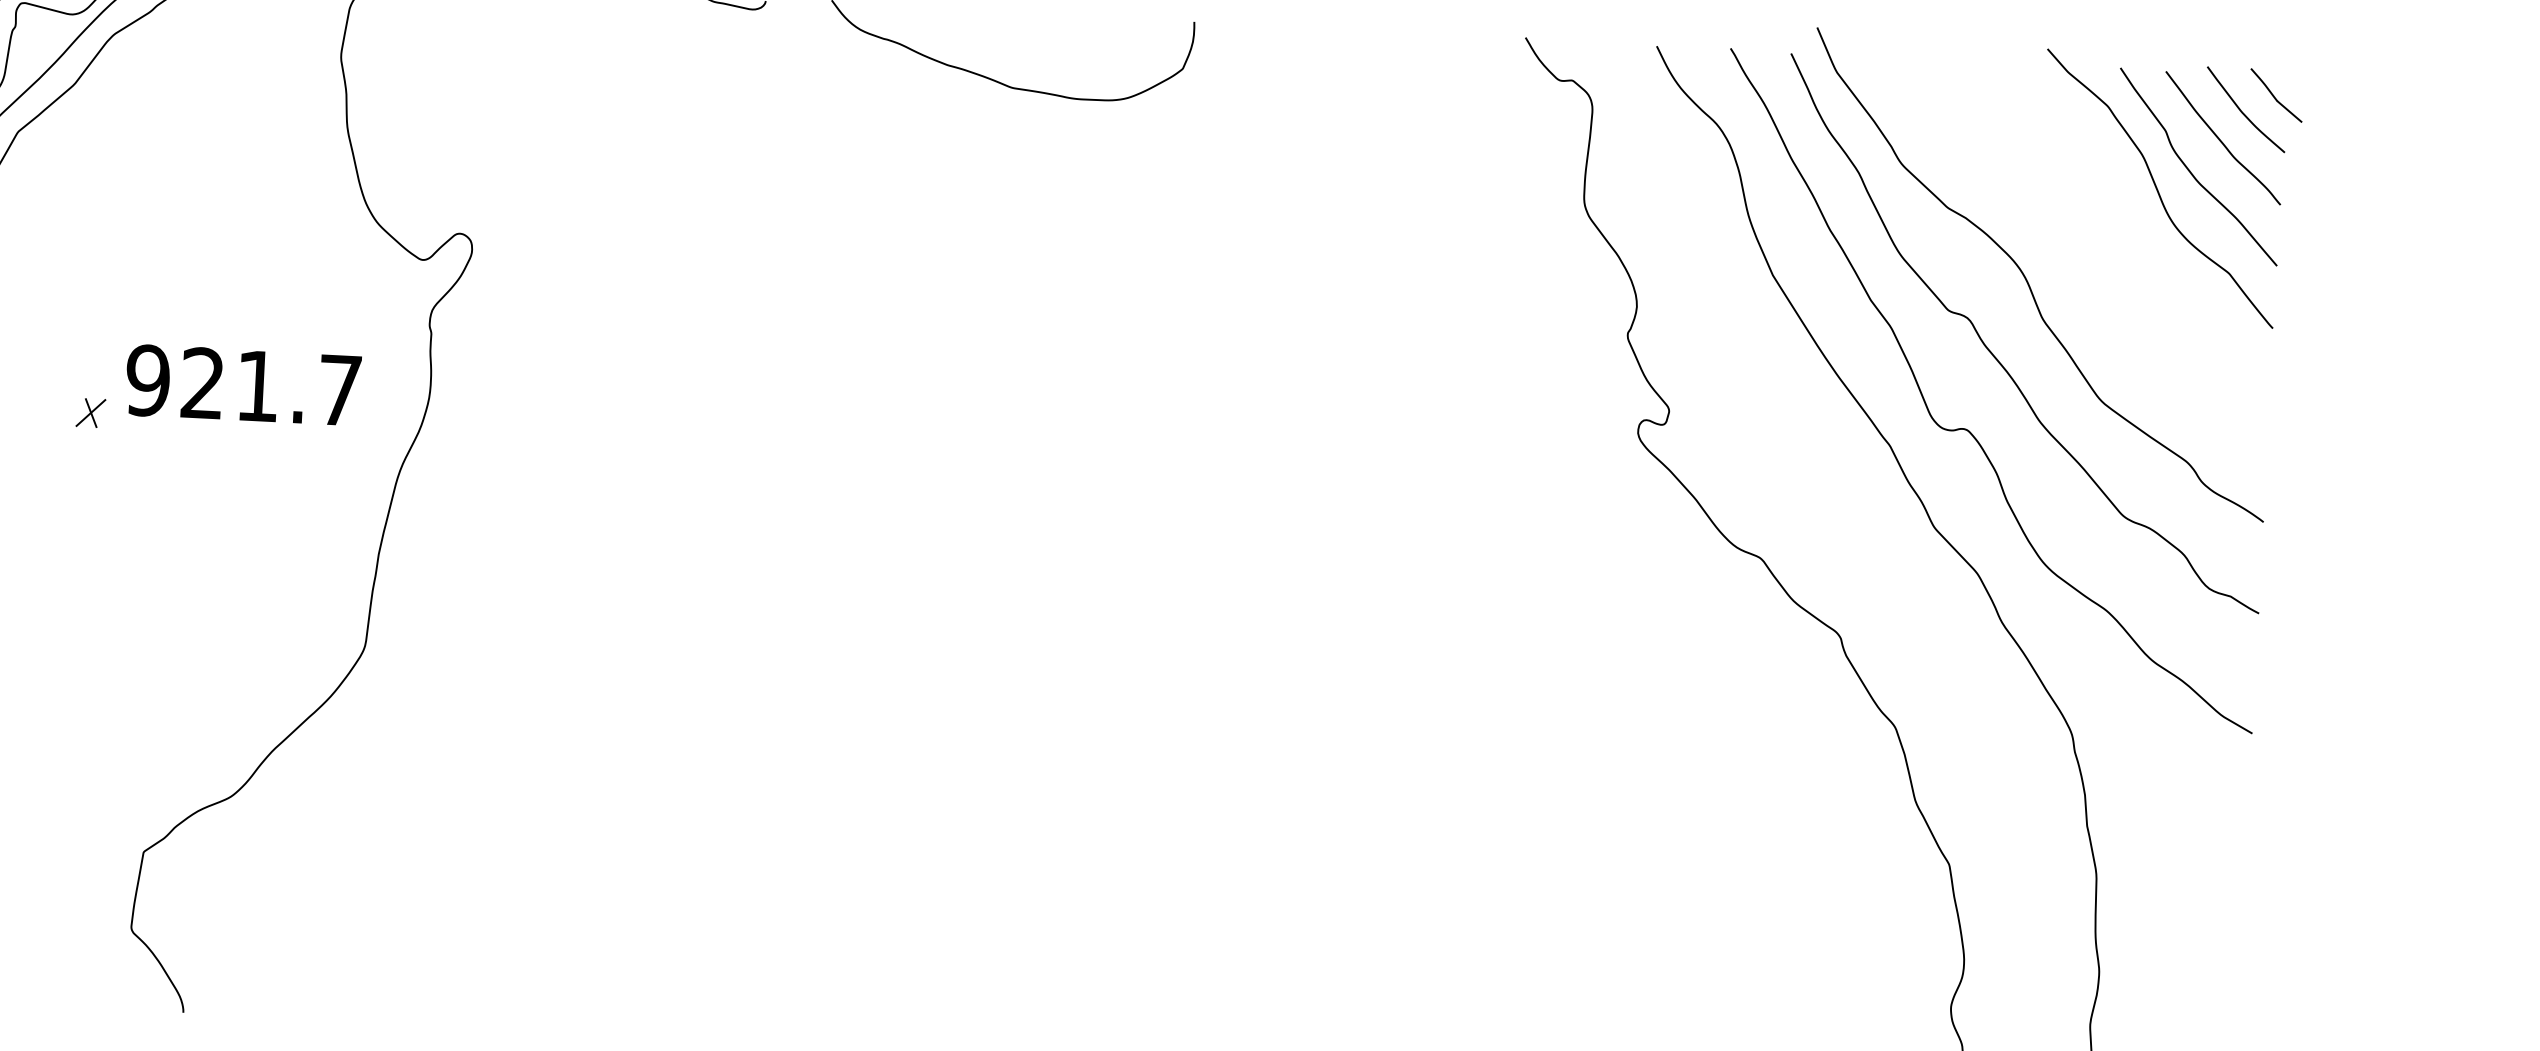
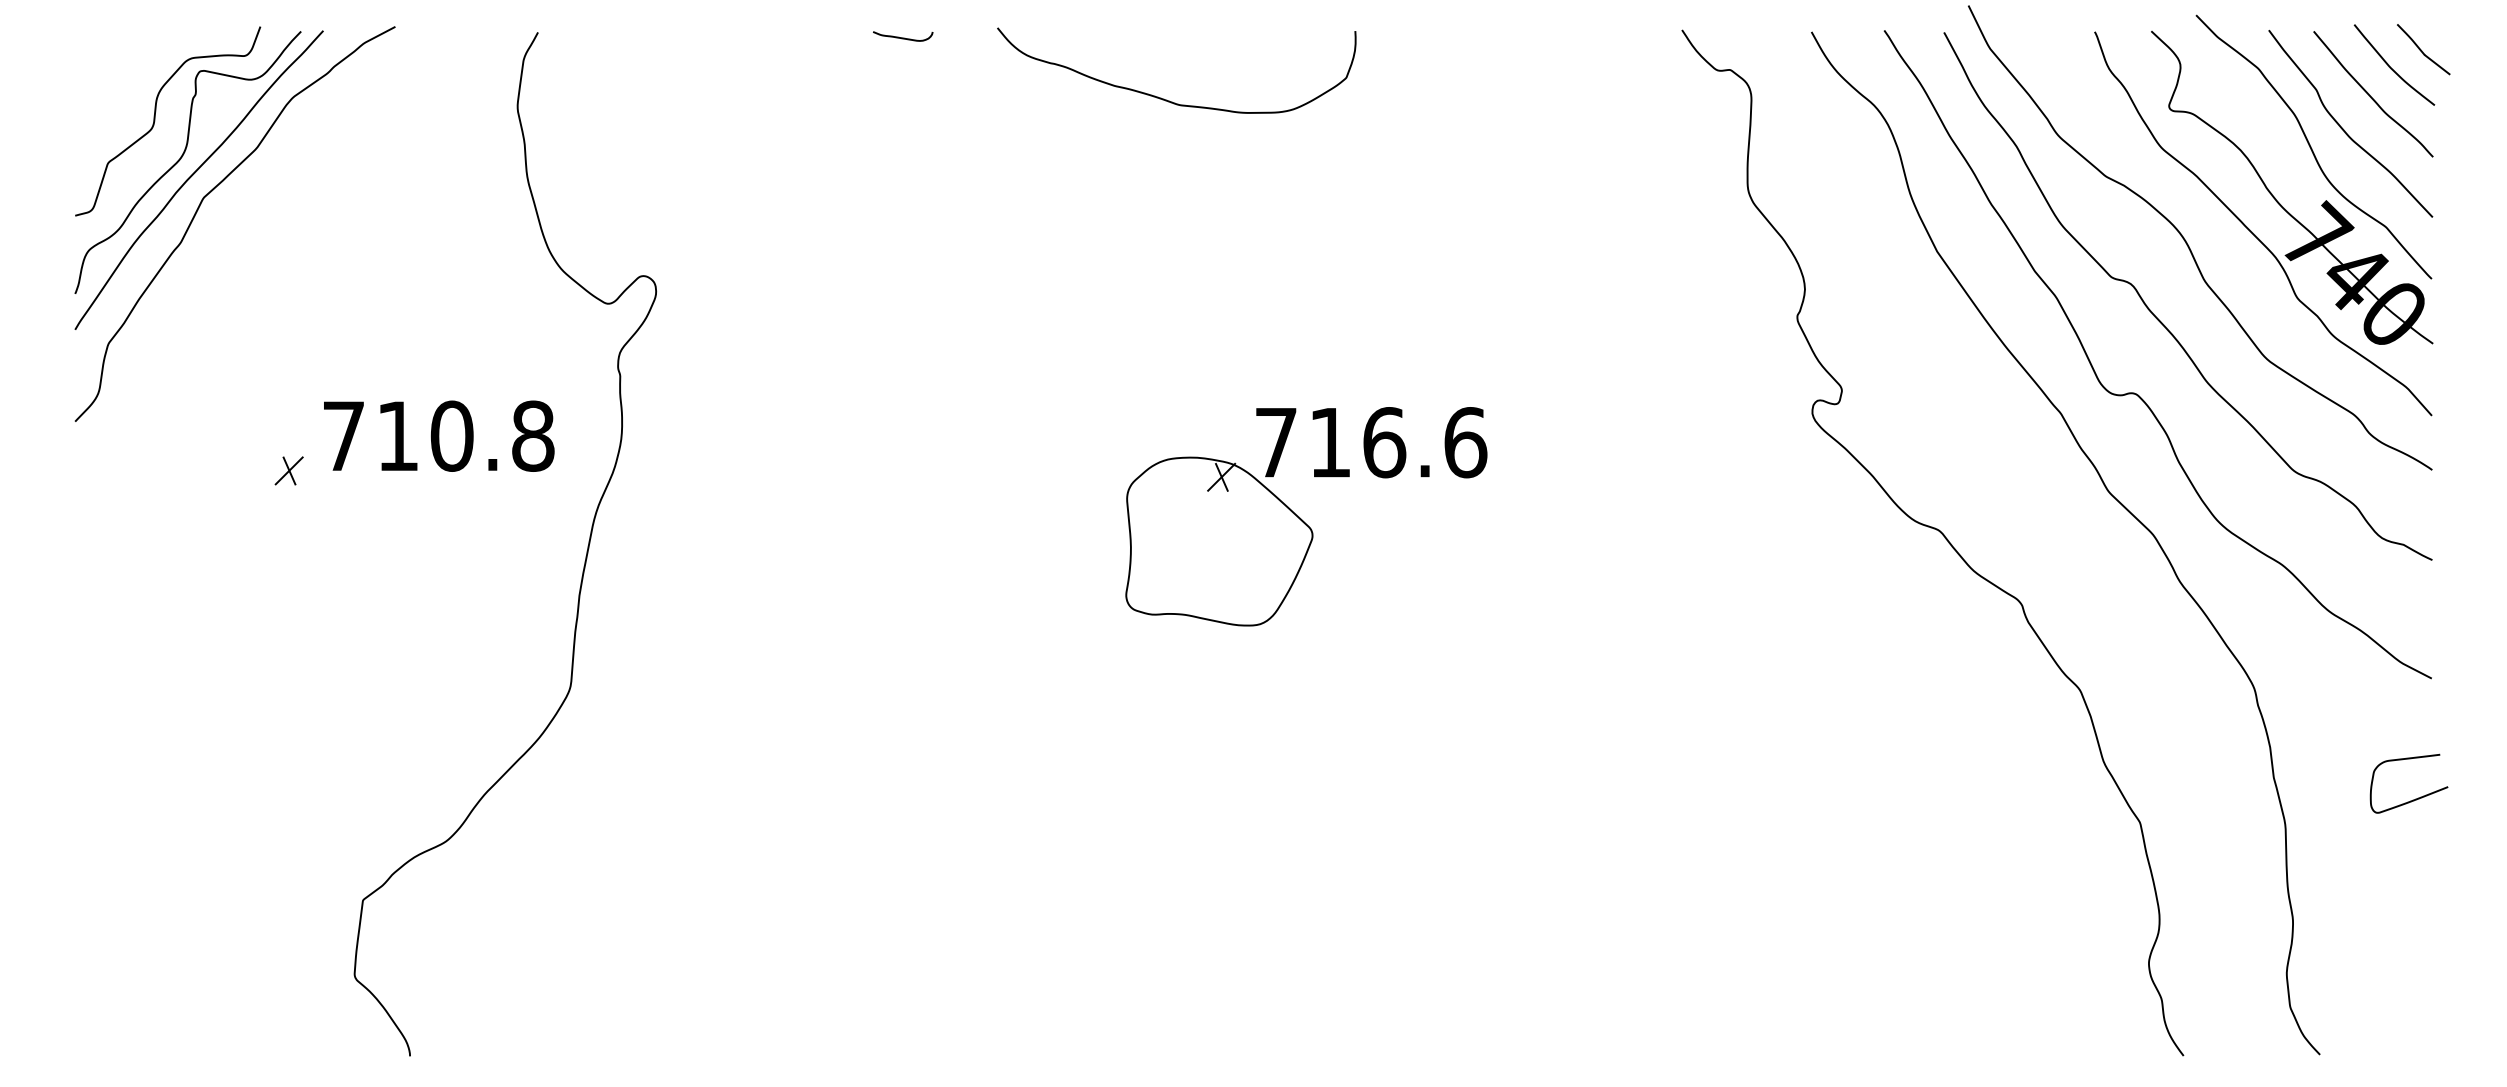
part: (2094, 272) -> (2253, 232), added
text: (244, 384) -> (438, 435), 921.7 -> 710.8
part: (1119, 511) -> (1306, 516), added
curve: (2229, 854) -> (2415, 798), added

